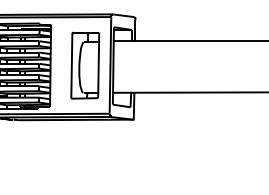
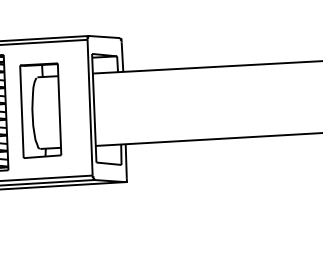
part: (85, 65) -> (41, 110), moved

